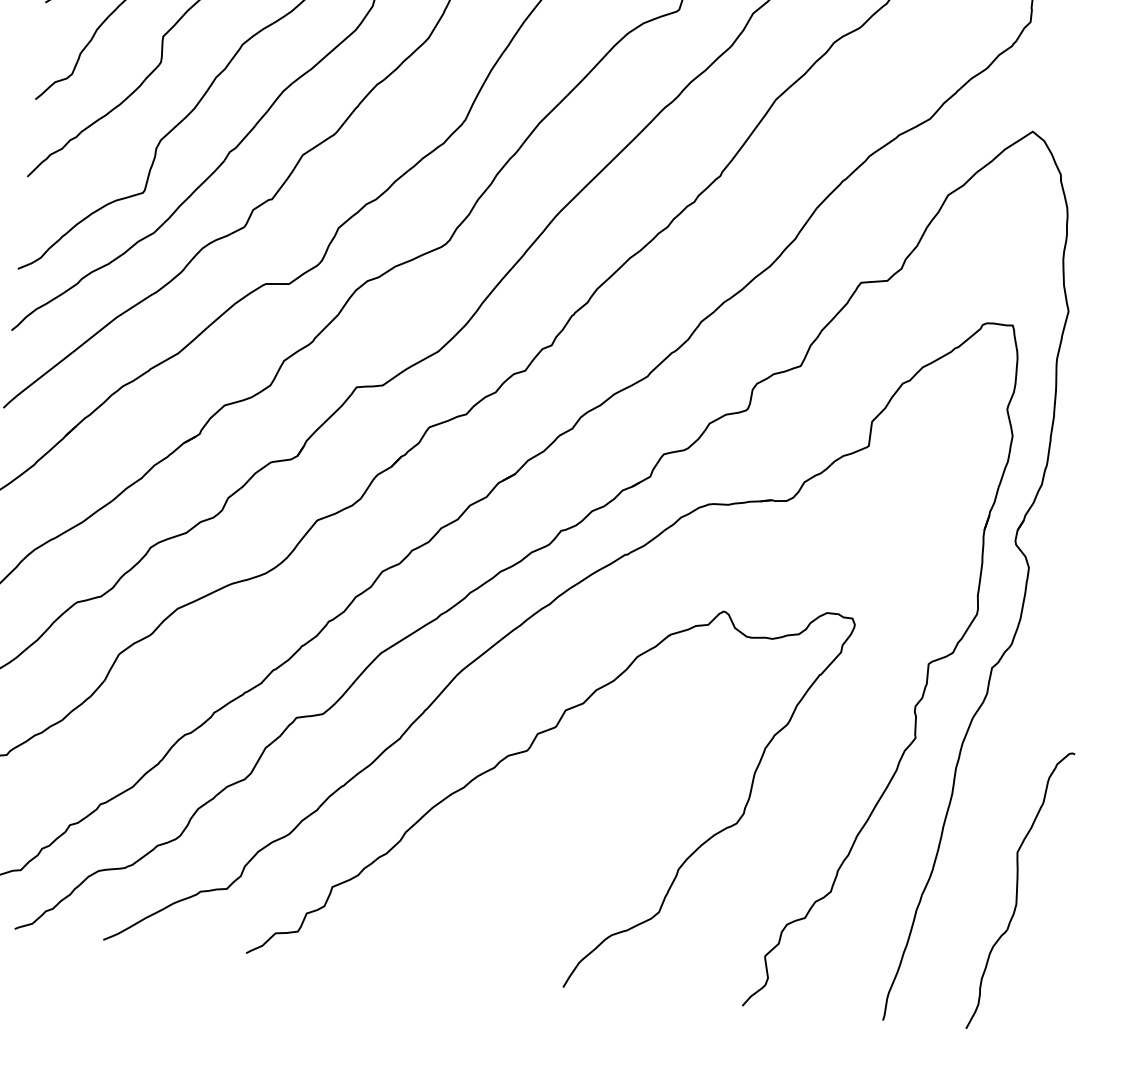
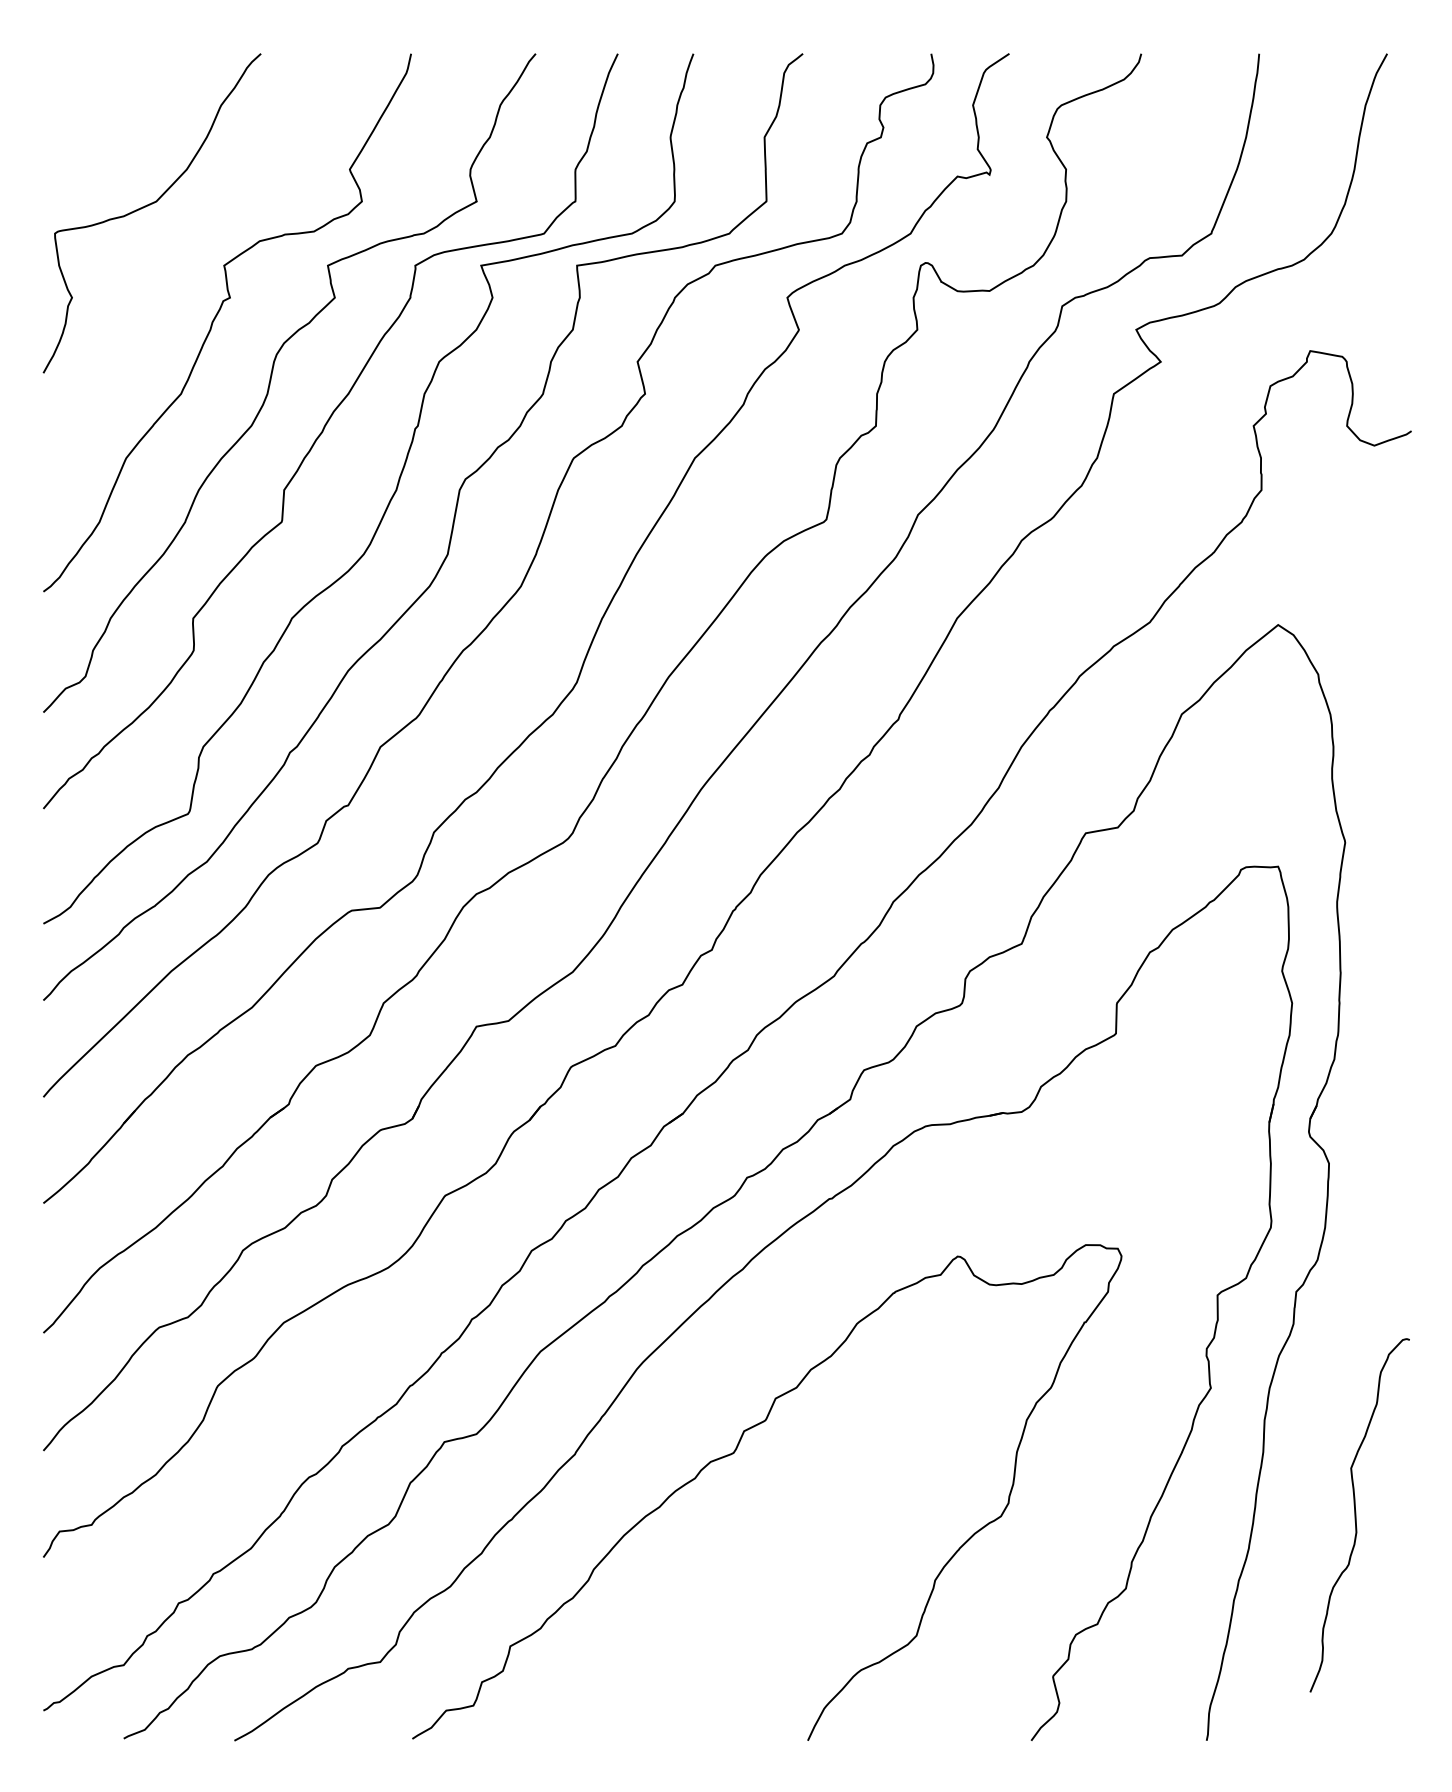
curve: (1017, 890) -> (1356, 1515), moved

